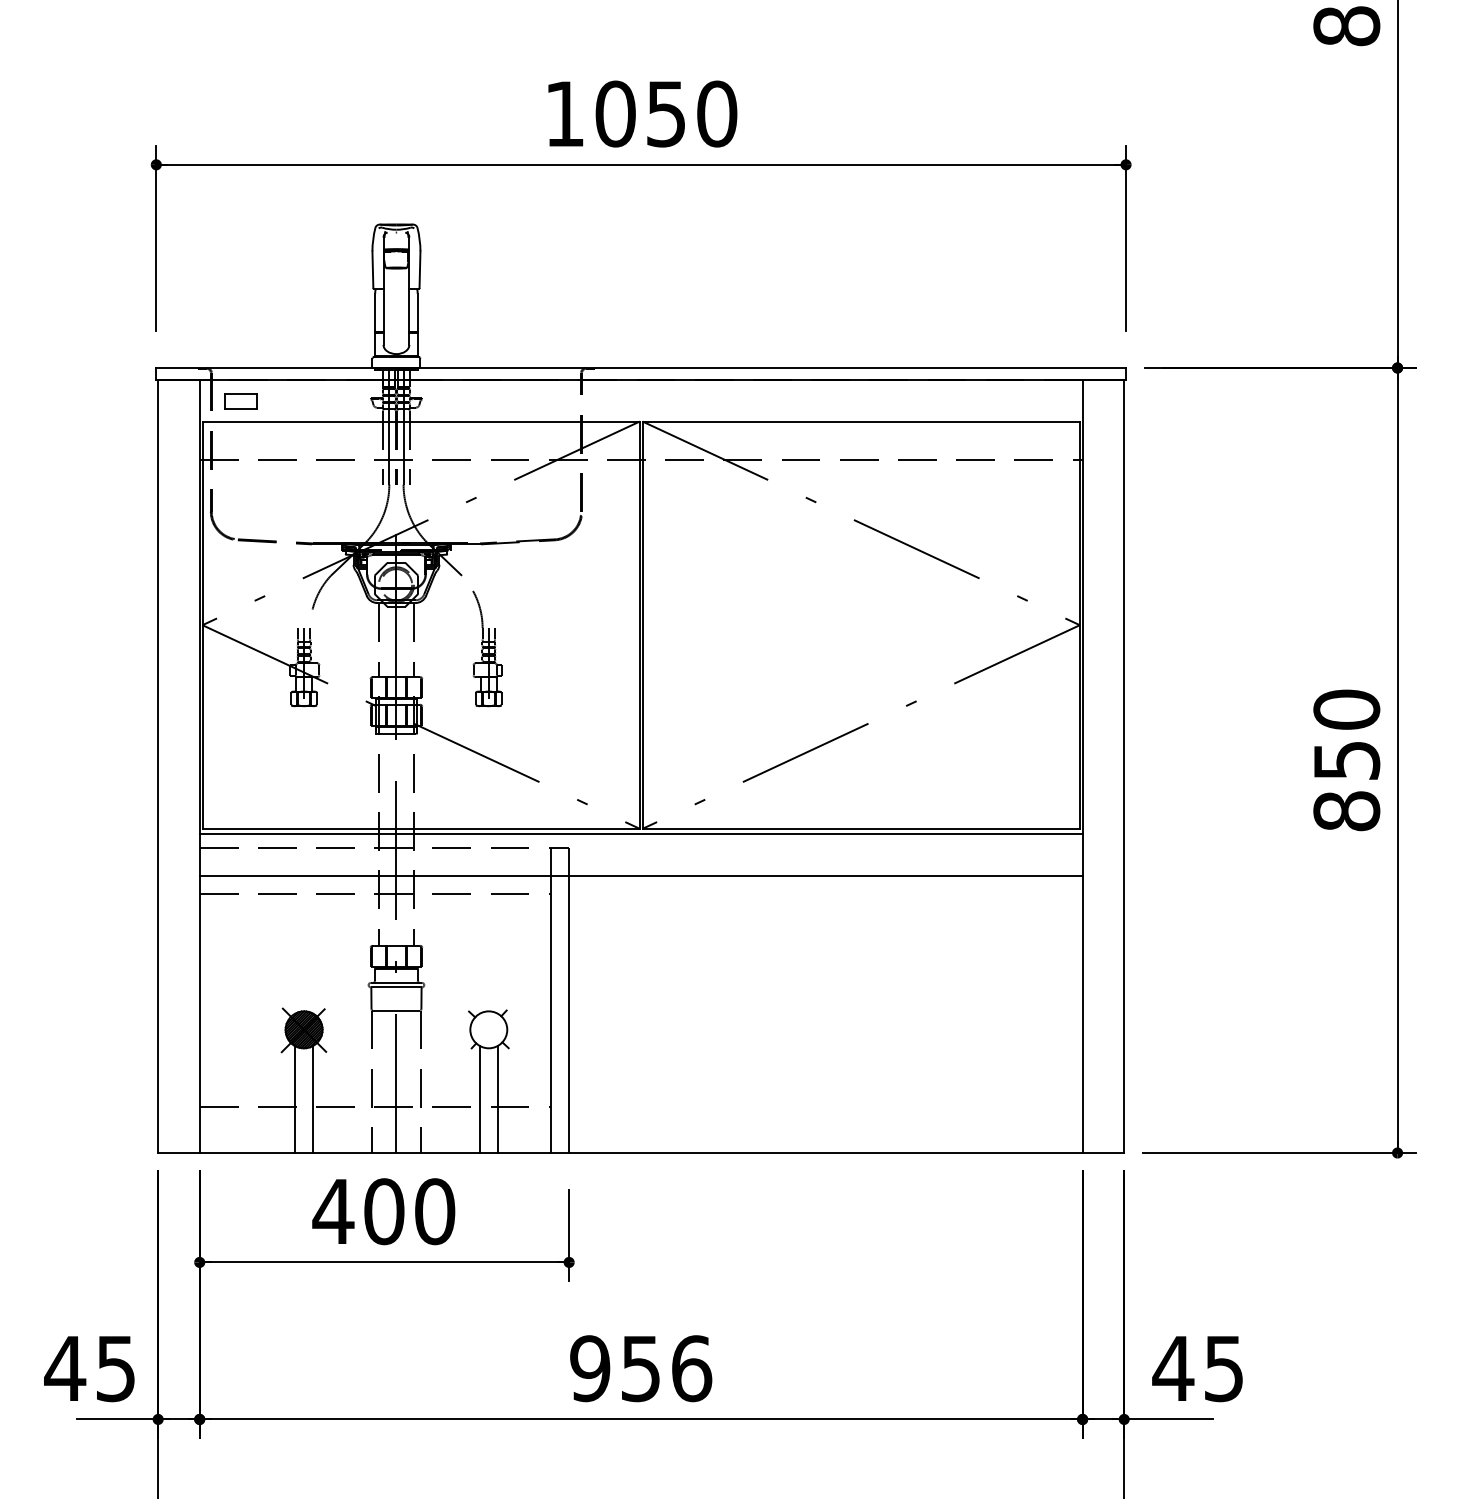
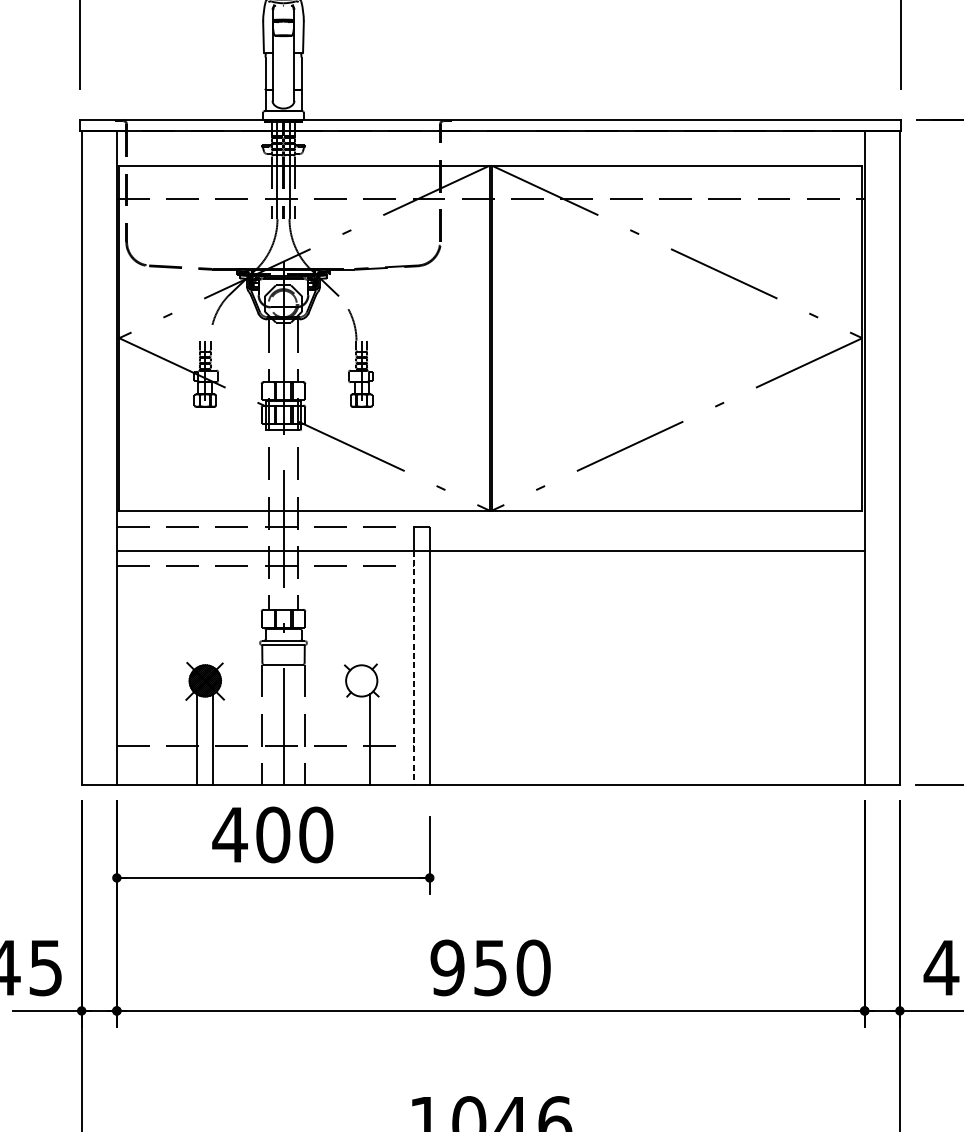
part: (240, 401) -> (151, 148), removed
line: (640, 834) -> (490, 515), removed
line: (550, 1014) -> (413, 667), solid -> dashed
line: (479, 1099) -> (353, 739), removed
text: (691, 1368) -> (533, 967), 956 -> 950

